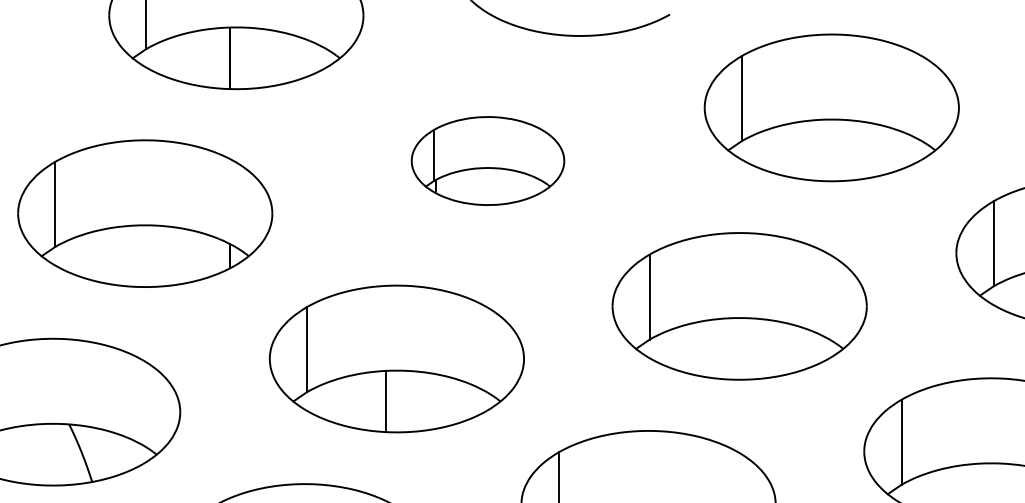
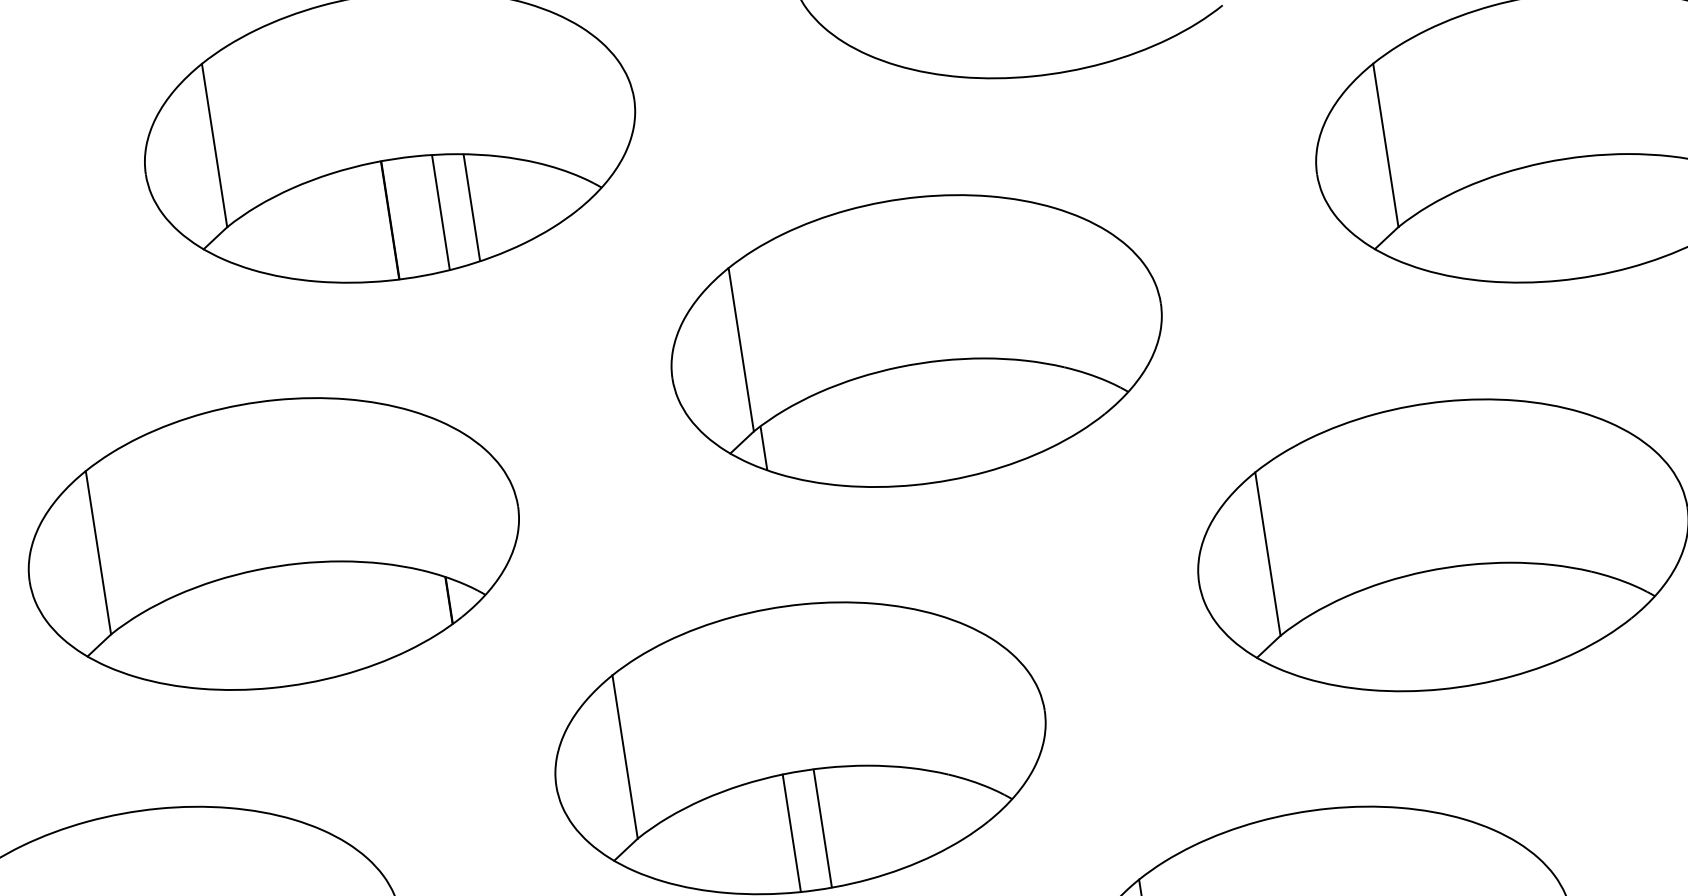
line: (256, 57) -> (441, 210), added
line: (272, 57) -> (471, 206), added
part: (487, 160) -> (915, 340), size x1.67
line: (401, 401) -> (821, 828), added

